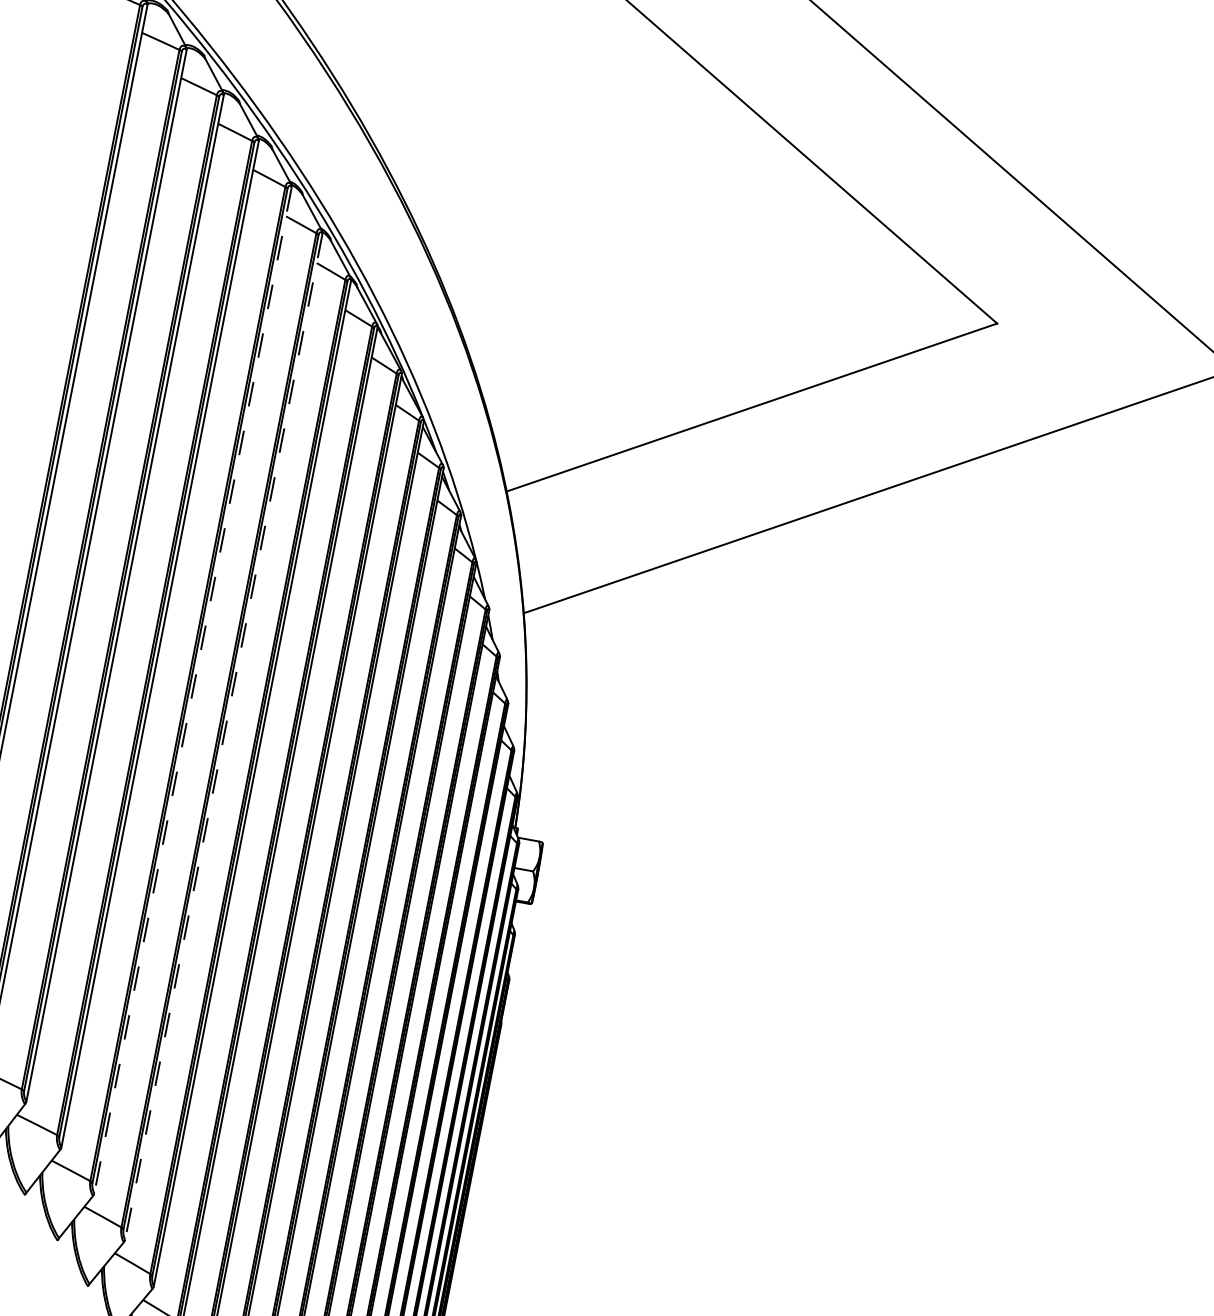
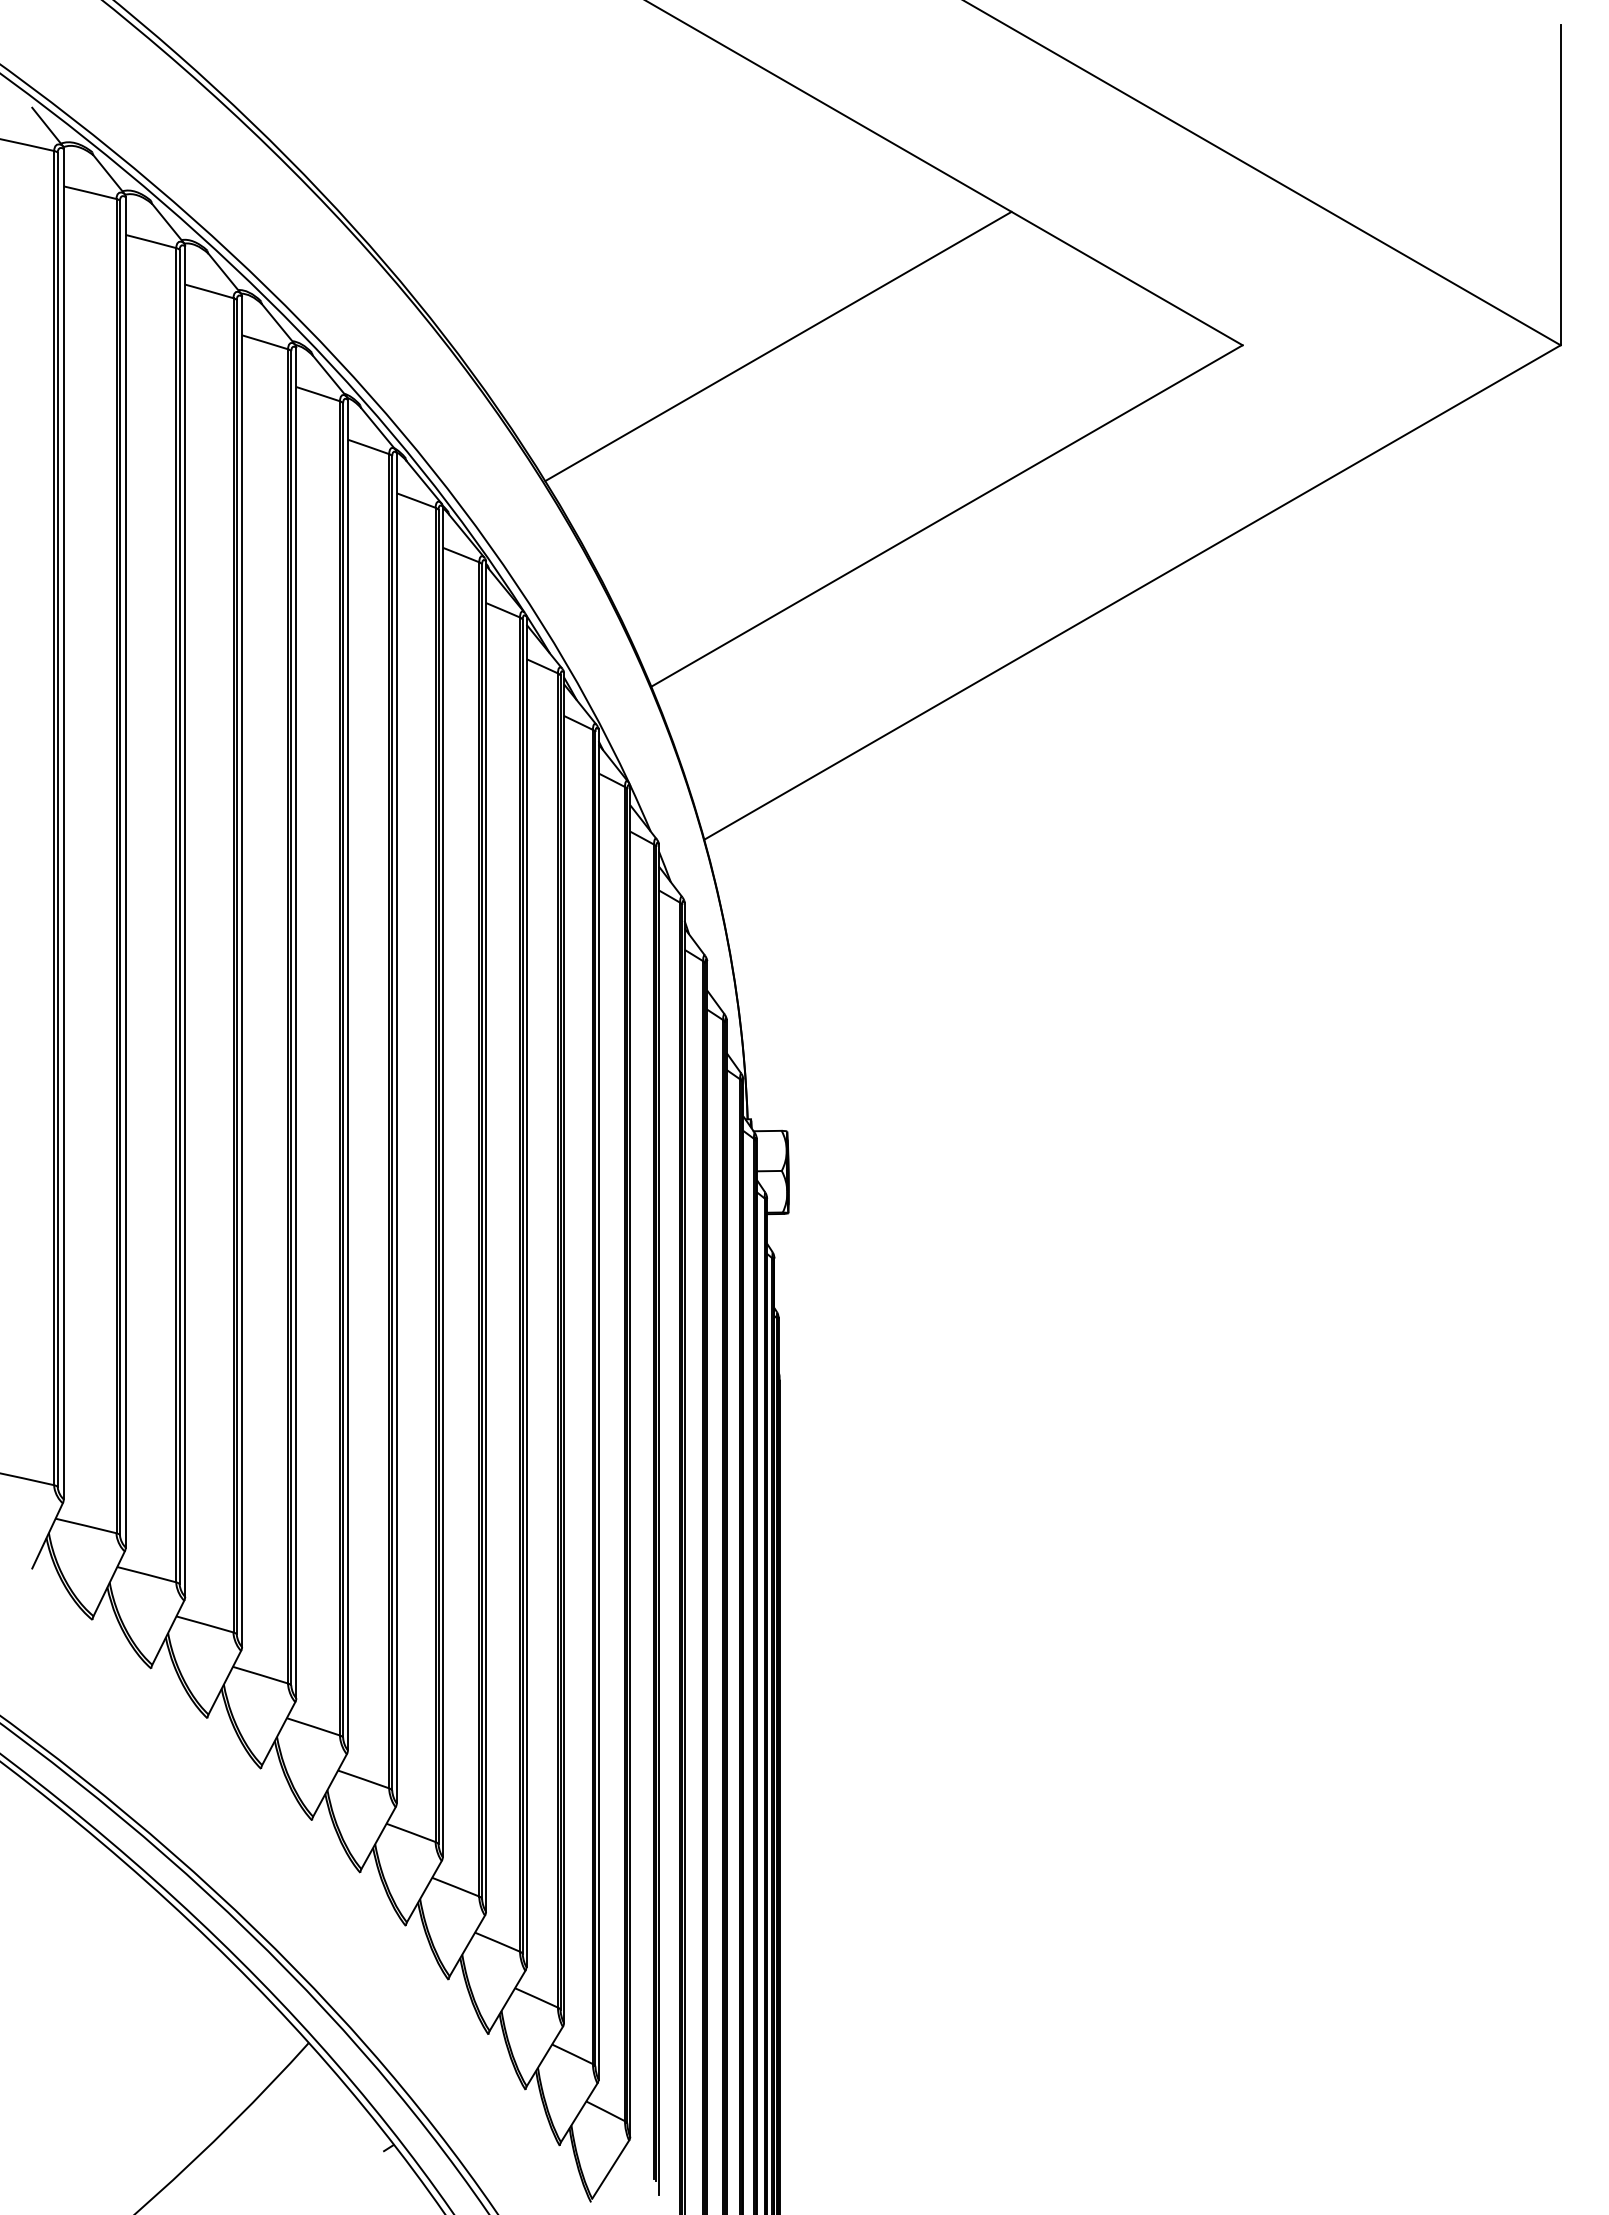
line: (651, 256) -> (778, 346), added
line: (193, 690) -> (296, 1023), dashed -> solid
line: (223, 736) -> (347, 1075), dashed -> solid

